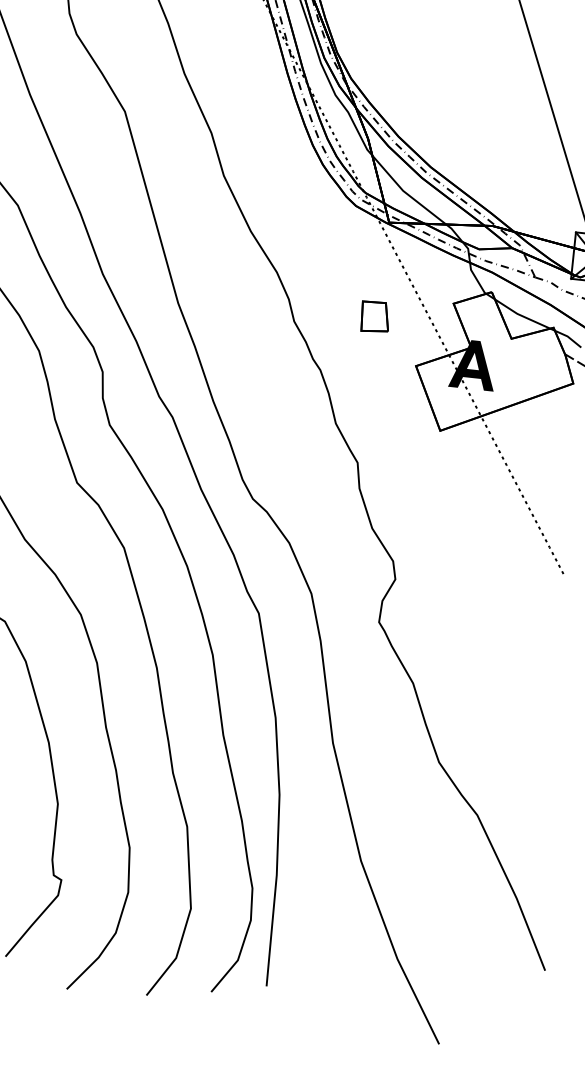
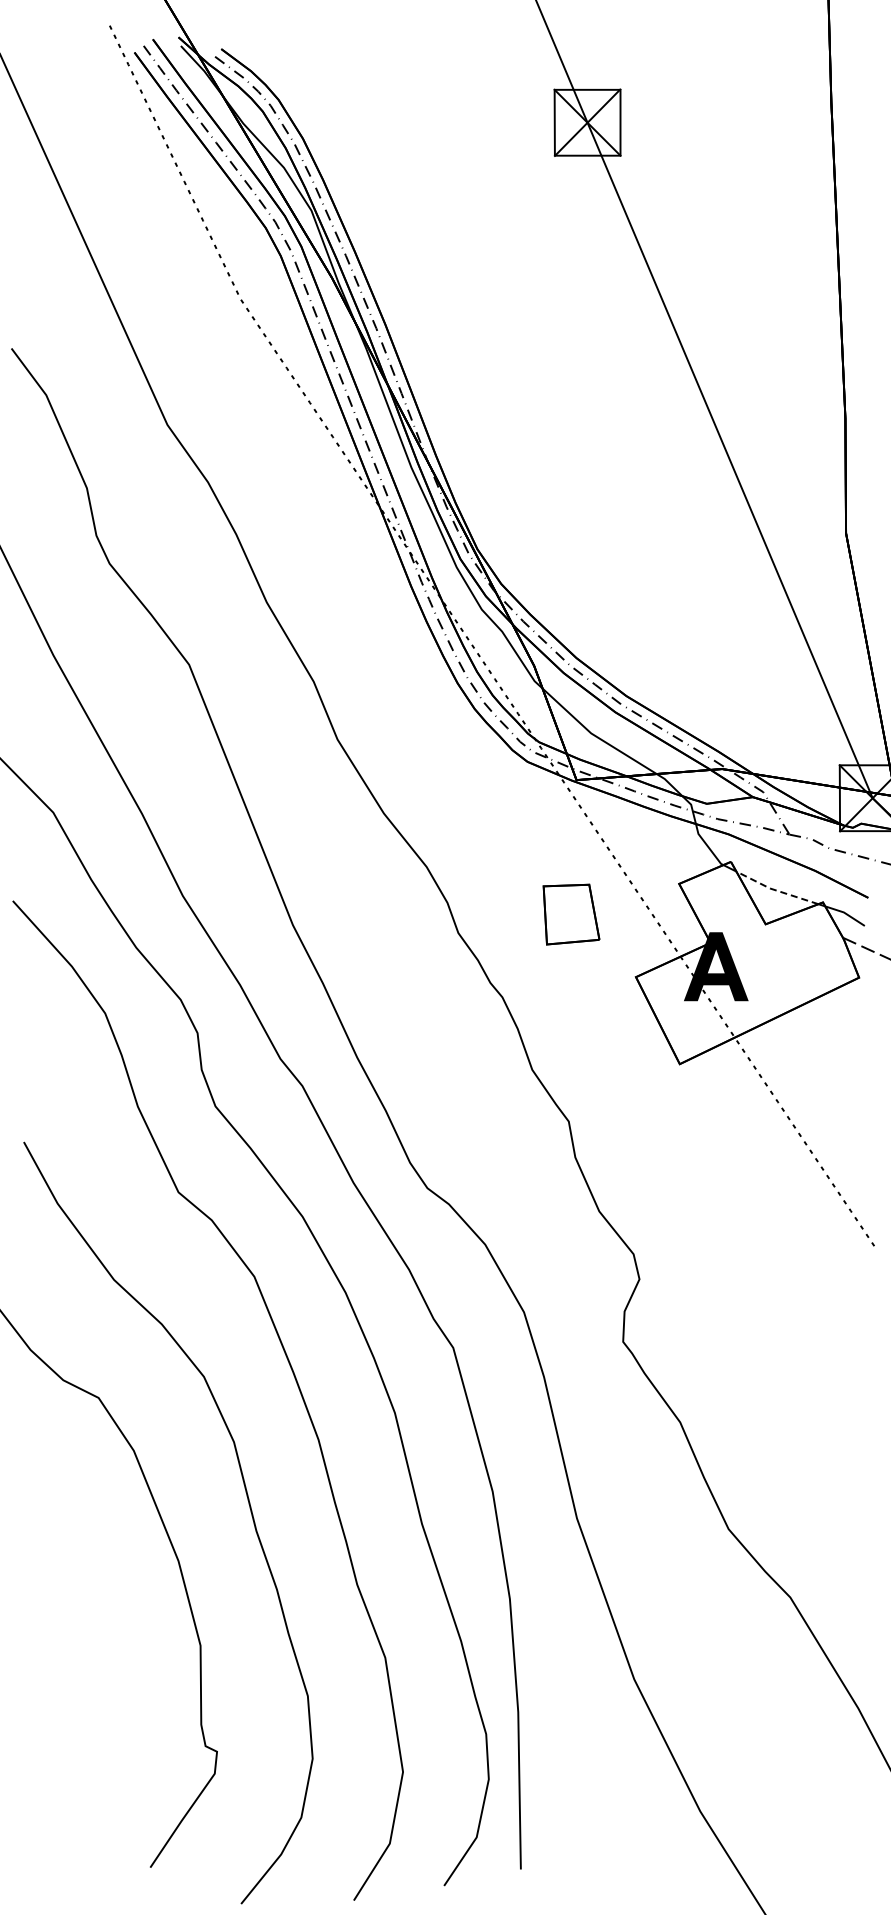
line: (521, 315) -> (775, 890), solid -> dashed
part: (375, 317) -> (571, 914), size x1.4

